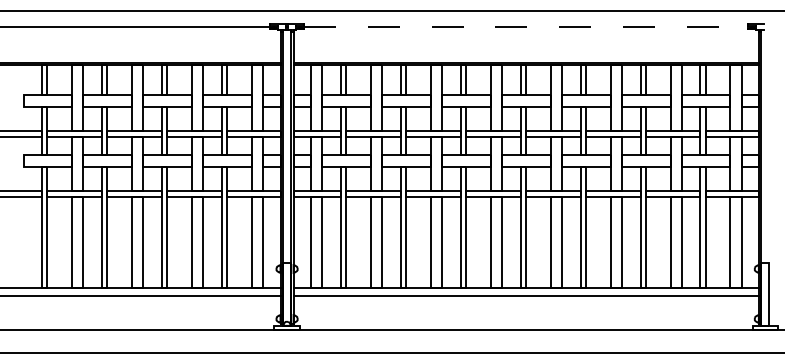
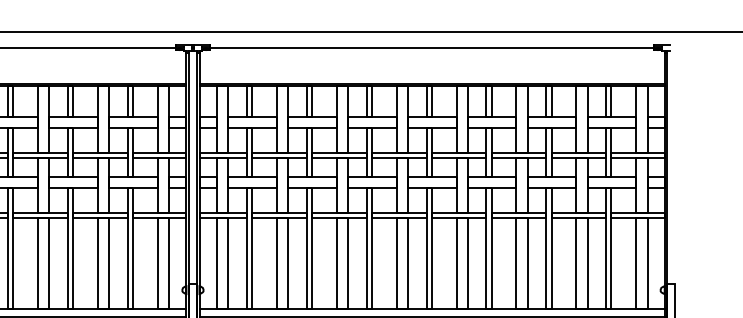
line: (526, 26) -> (432, 47), dashed -> solid

